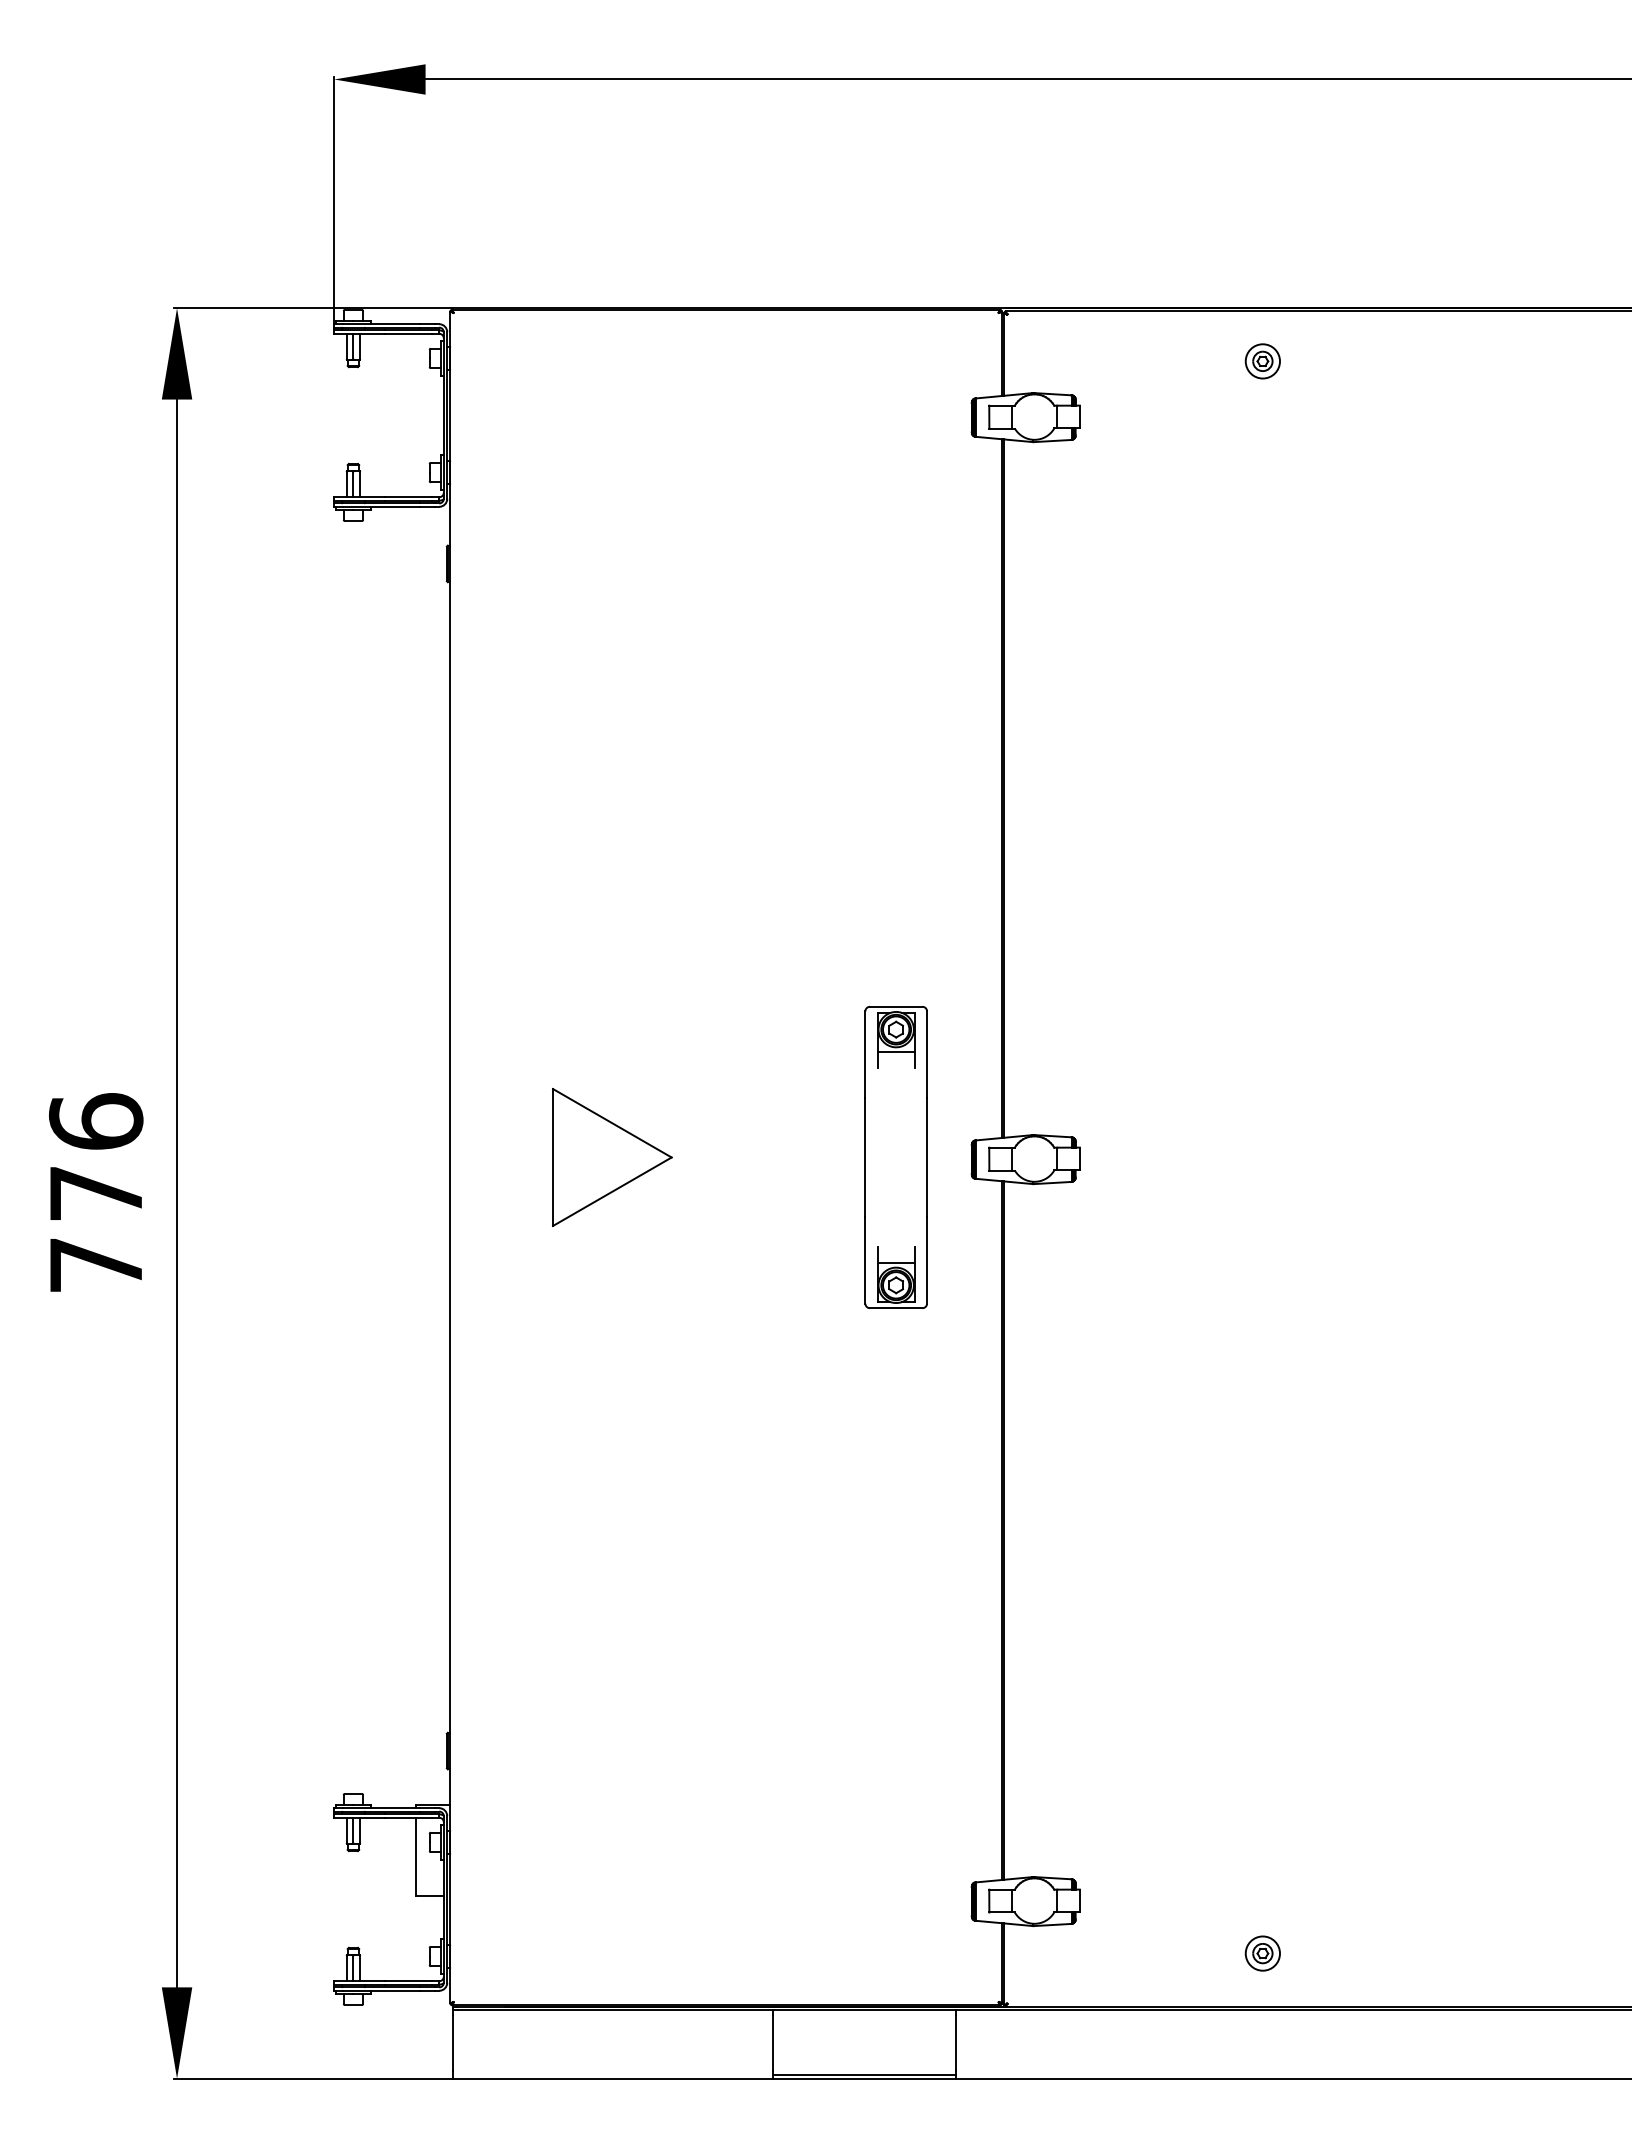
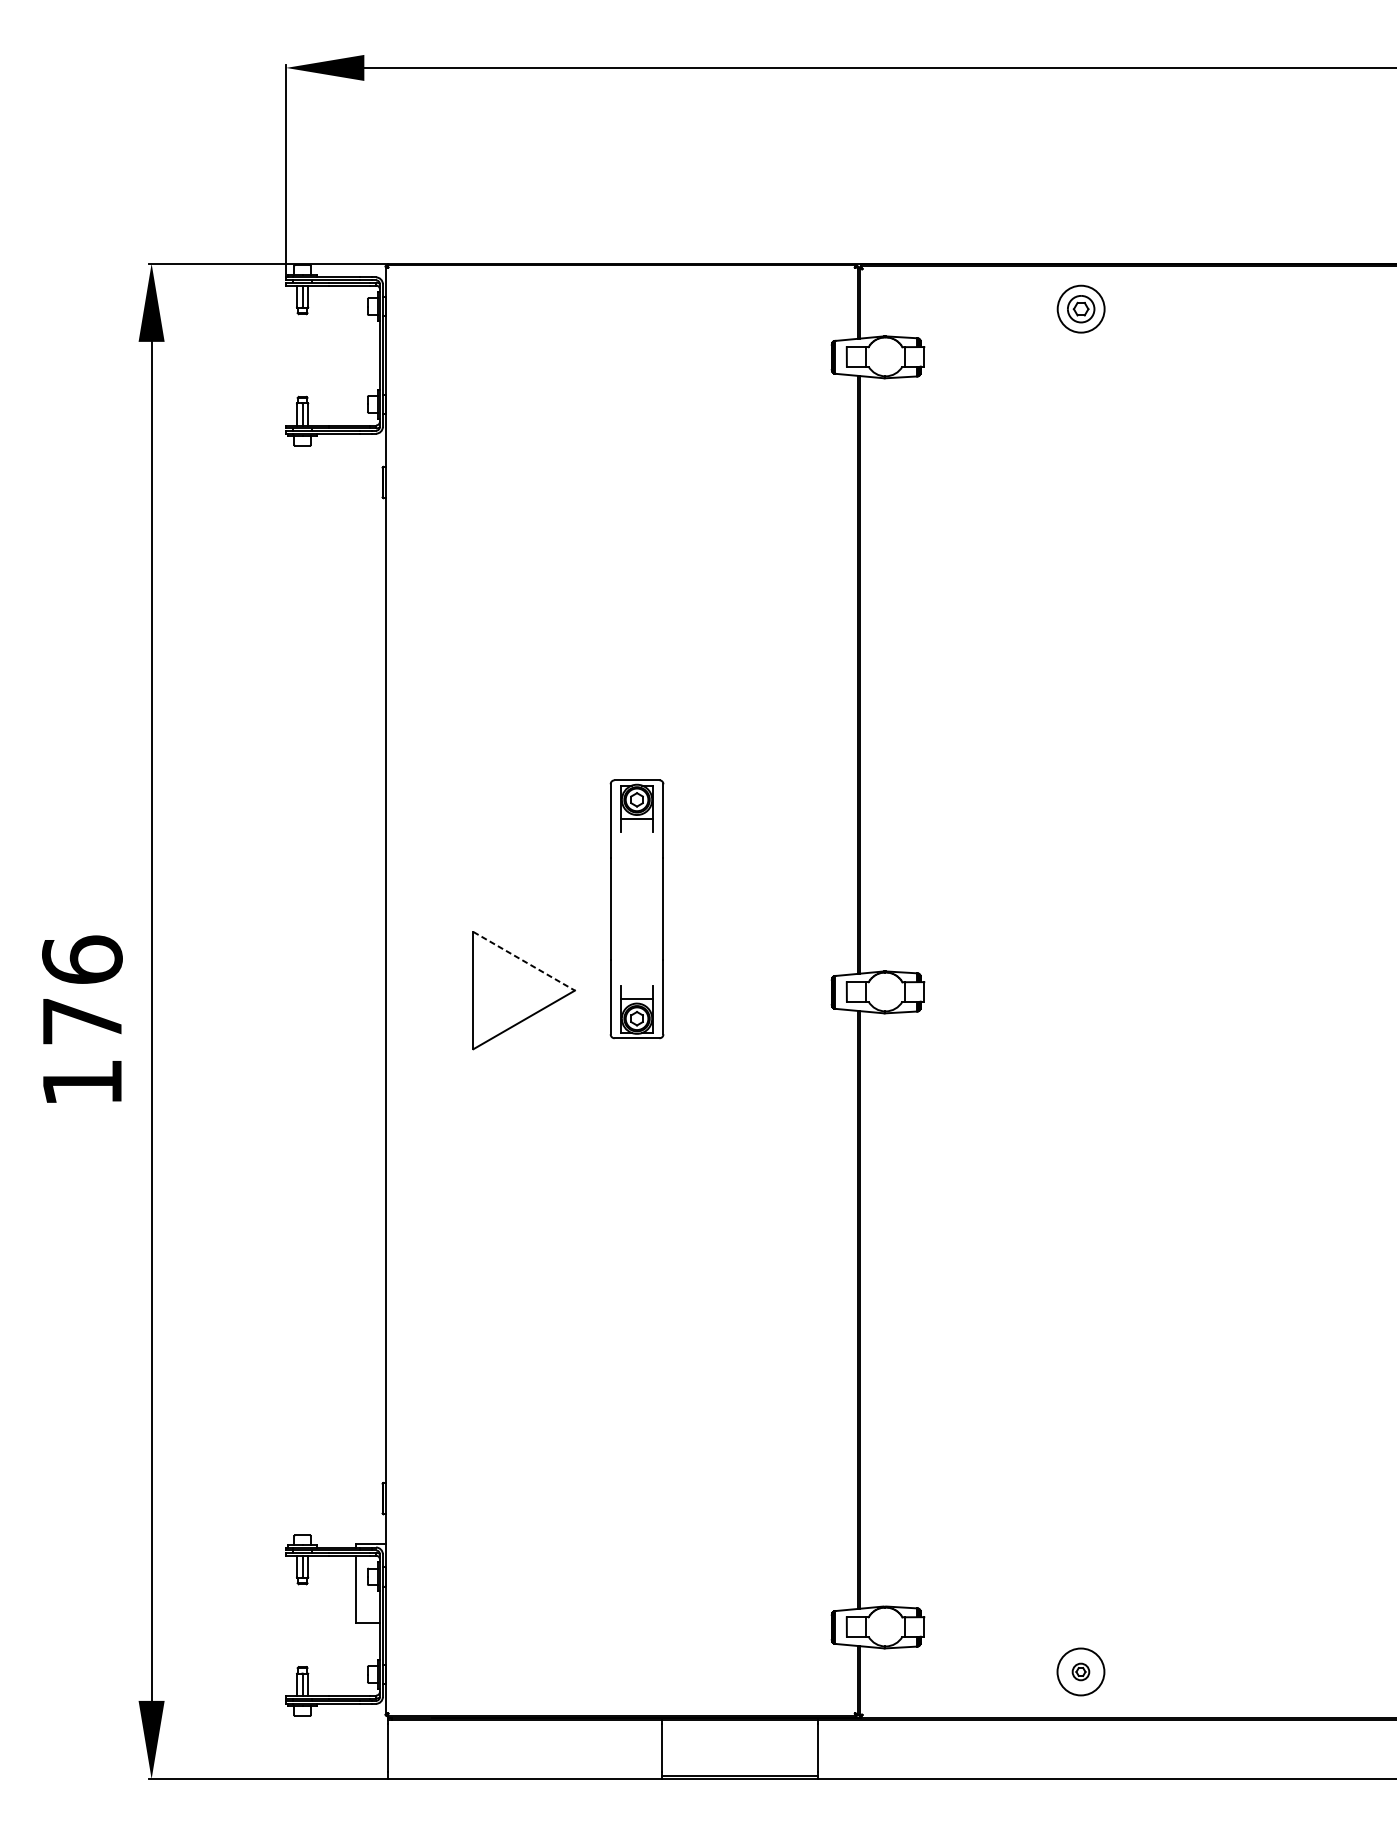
part: (1262, 361) -> (1080, 309), size x1.6
line: (612, 1123) -> (524, 961), solid -> dashed
part: (895, 1157) -> (636, 909), moved
text: (95, 1265) -> (81, 1083), 776 -> 176
circle: (1262, 1953) -> (1080, 1671), size x1.6

